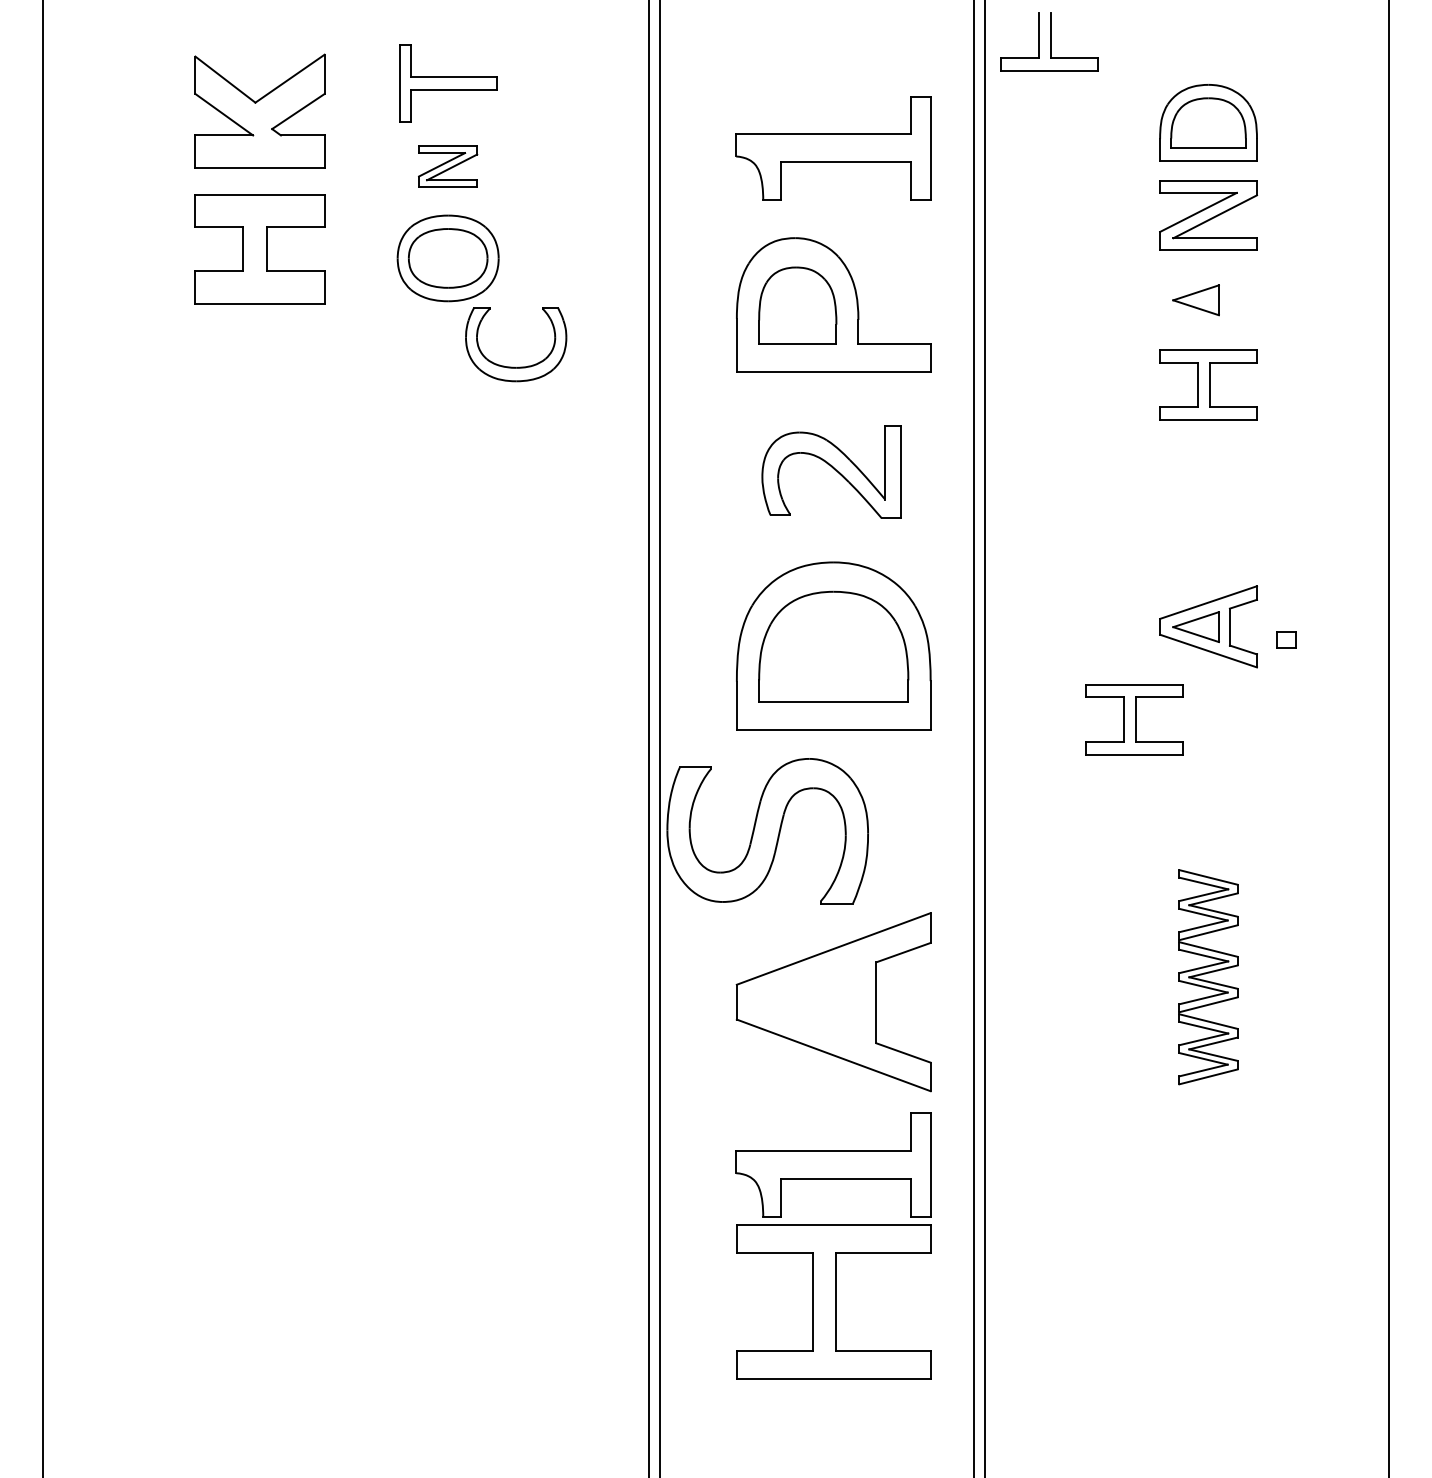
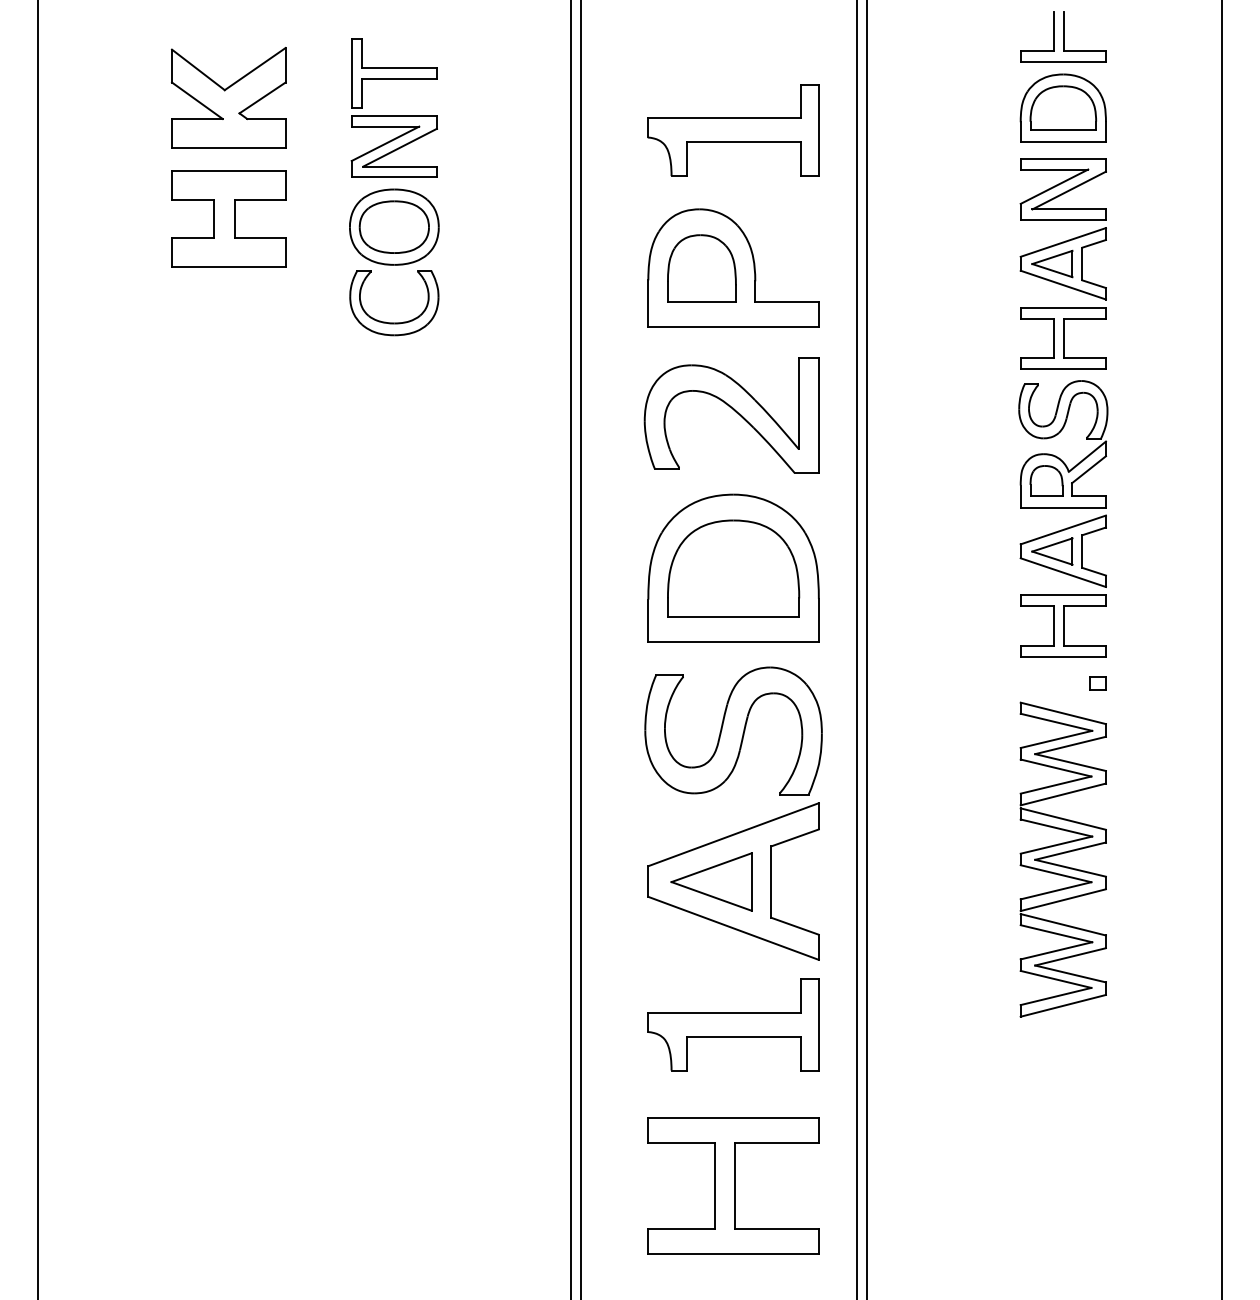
part: (1049, 41) -> (1063, 36), moved
part: (447, 166) -> (393, 146), size x1.67
part: (1208, 299) -> (1063, 263), added
part: (514, 366) -> (392, 322), moved
part: (831, 472) -> (731, 415), size x1.43
part: (1202, 494) -> (1058, 434), added
part: (1286, 639) -> (1097, 682), moved
part: (1134, 719) -> (1063, 625), moved
part: (767, 831) -> (733, 731), moved
part: (1208, 976) -> (1063, 858), size x1.67
part: (808, 1002) -> (711, 881), added
part: (833, 1301) -> (733, 1185), moved

